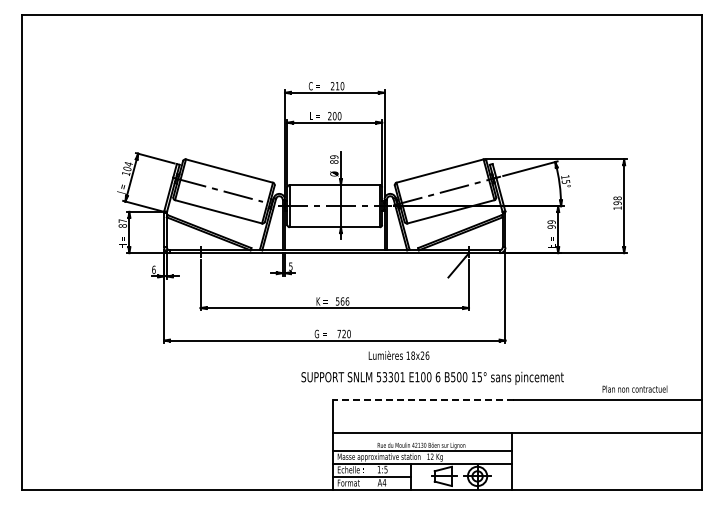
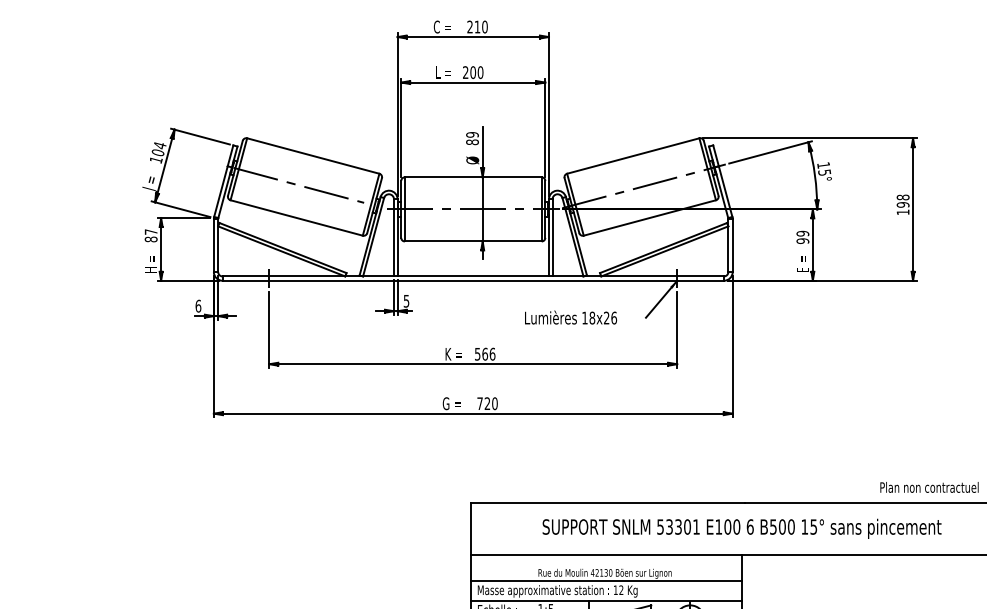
text: (398, 354) -> (570, 316), moved
text: (432, 377) -> (741, 527), moved
line: (423, 399) -> (608, 503), dashed -> solid

